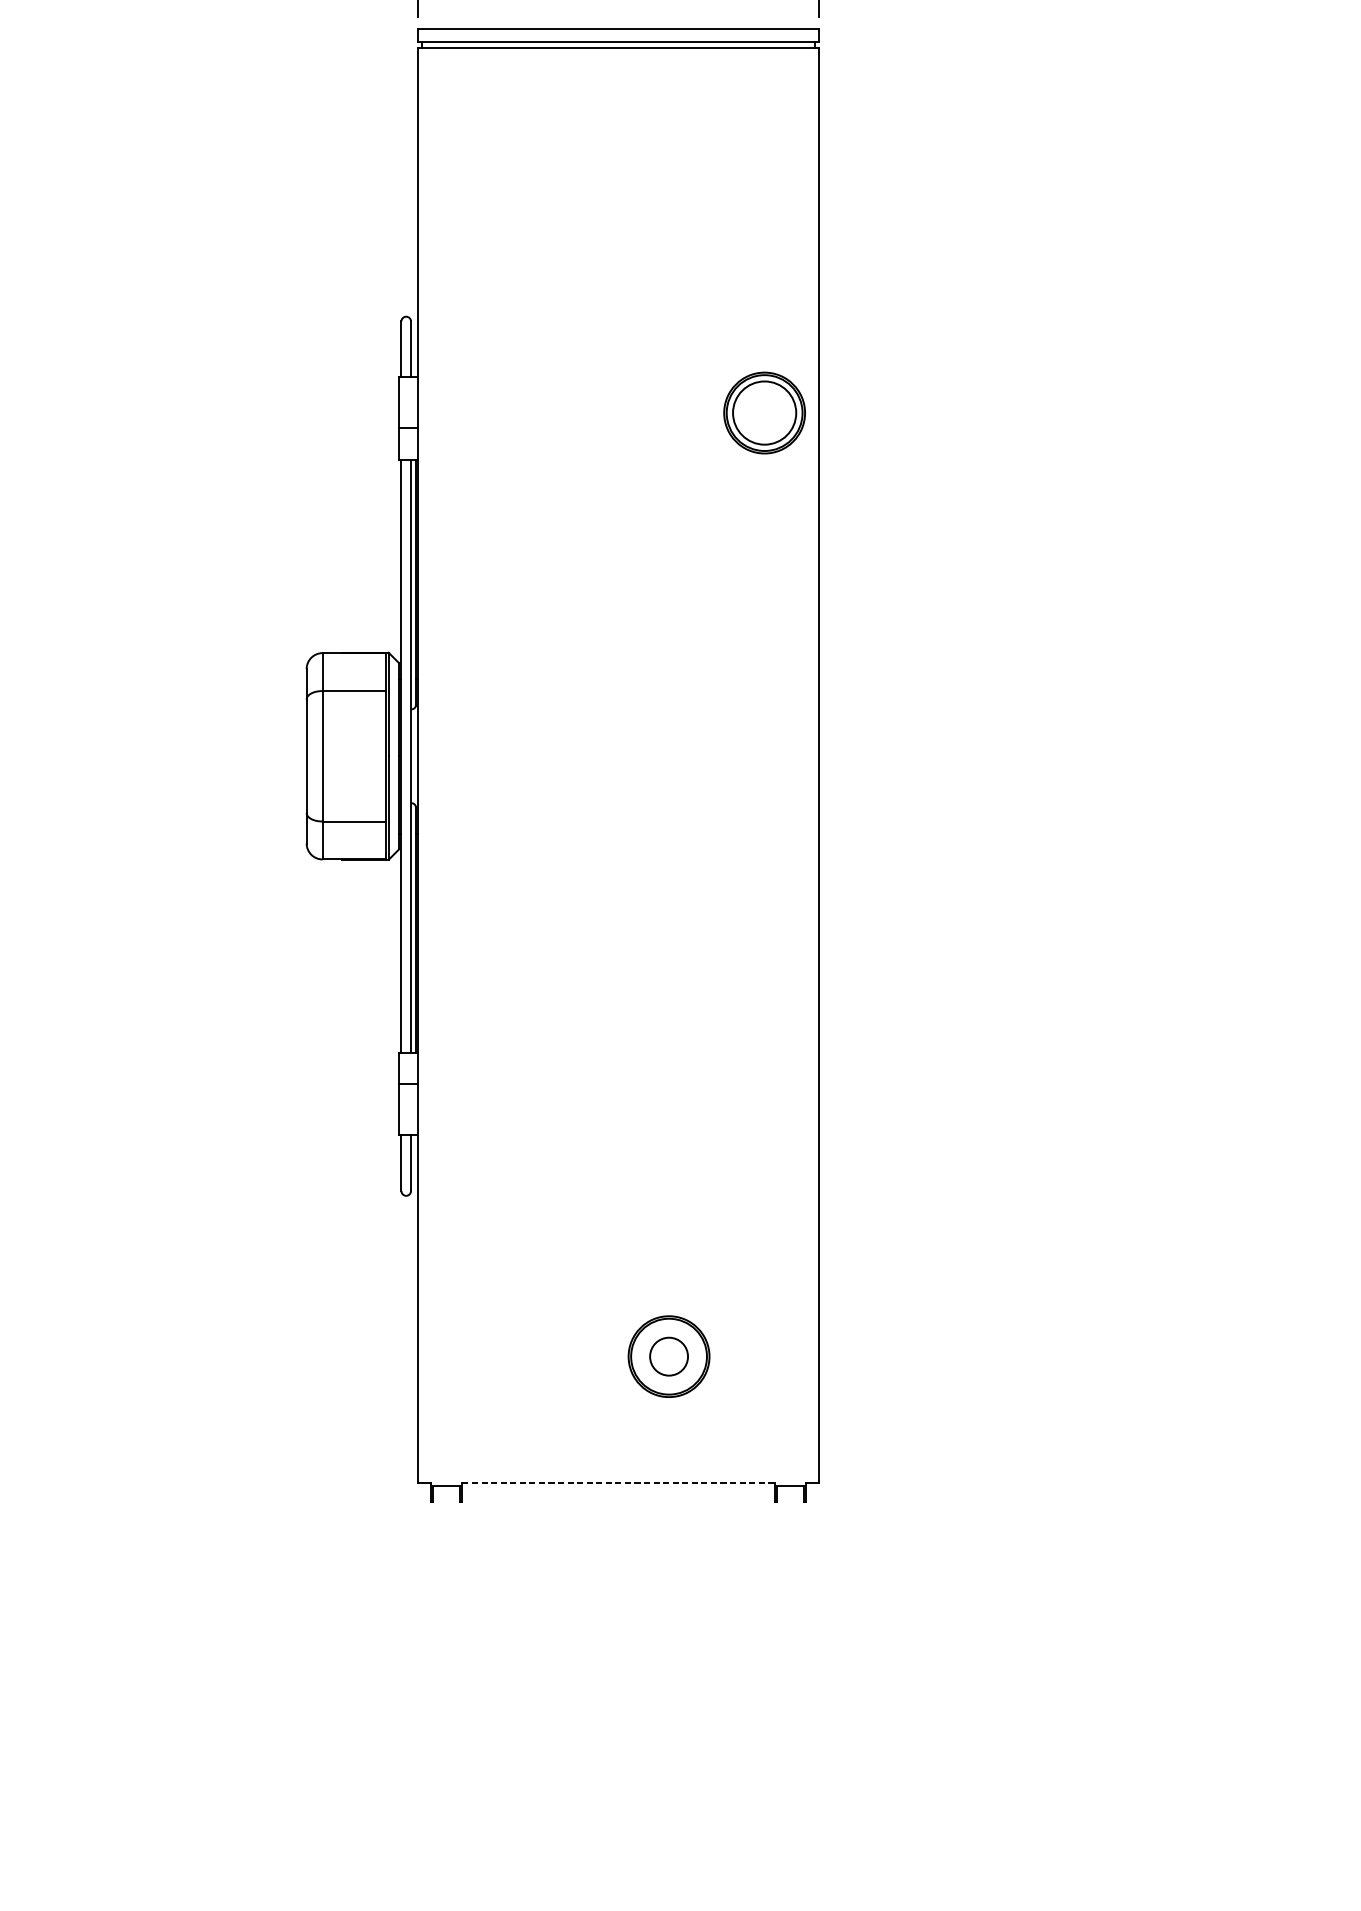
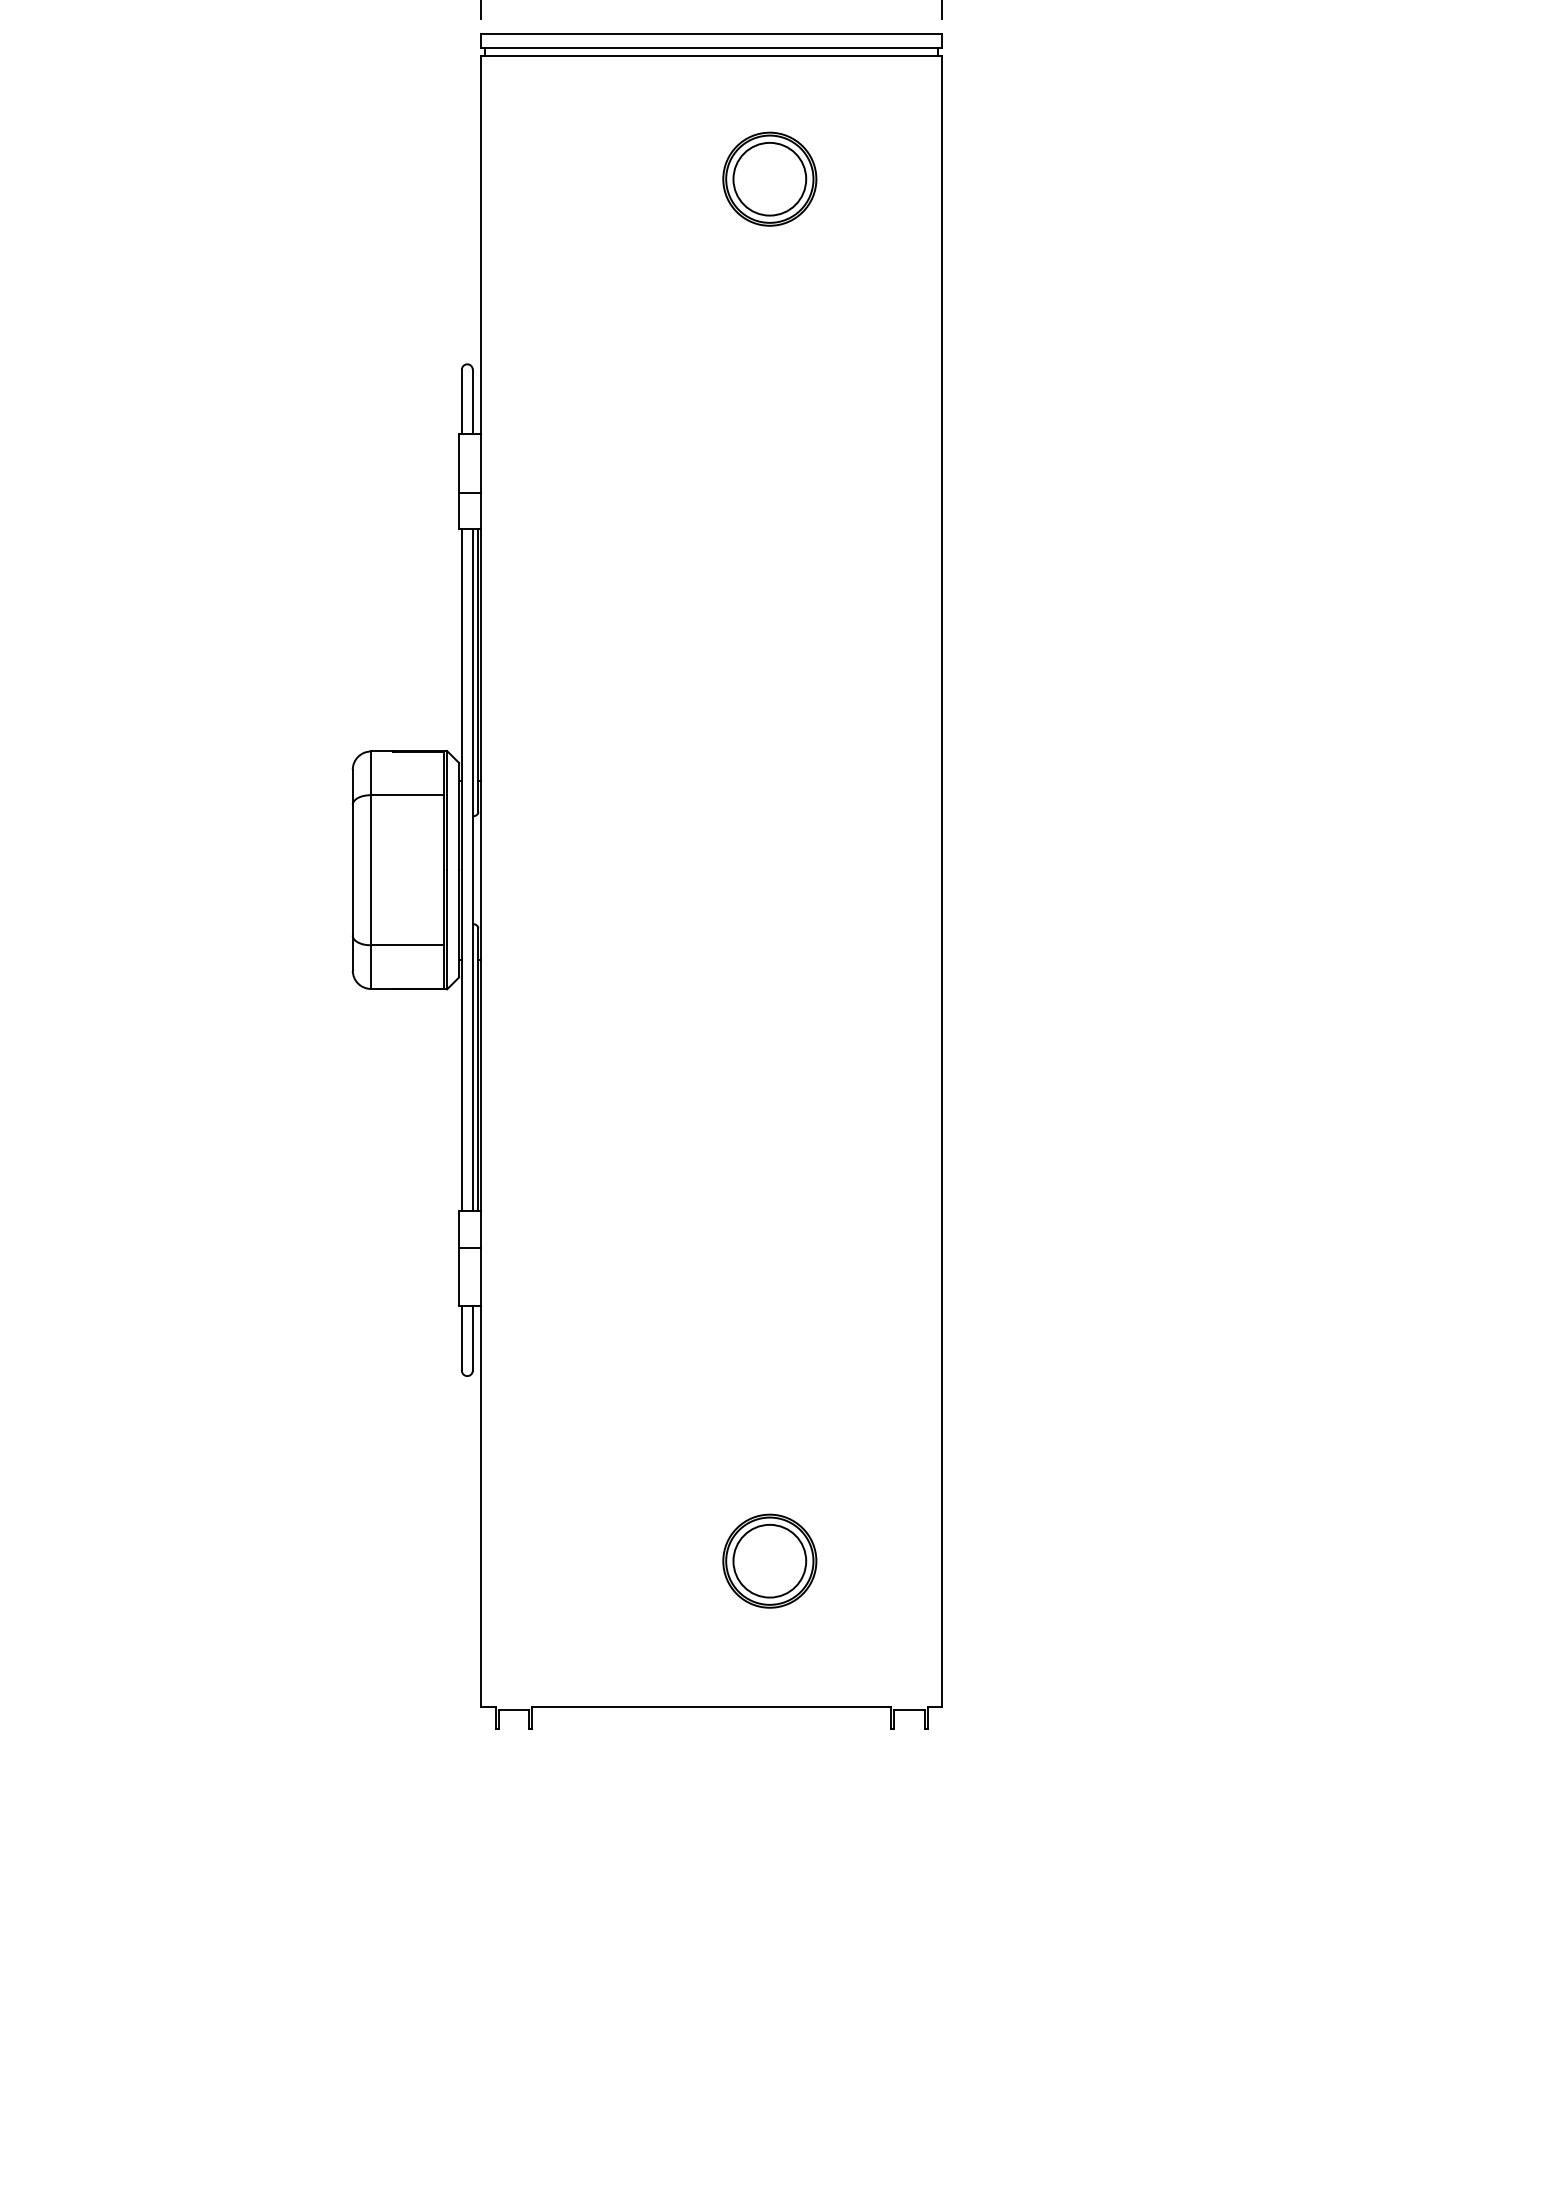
part: (764, 412) -> (769, 178), moved
circle: (668, 1356) -> (769, 1560), size x1.67
line: (618, 1482) -> (711, 1706), dashed -> solid

